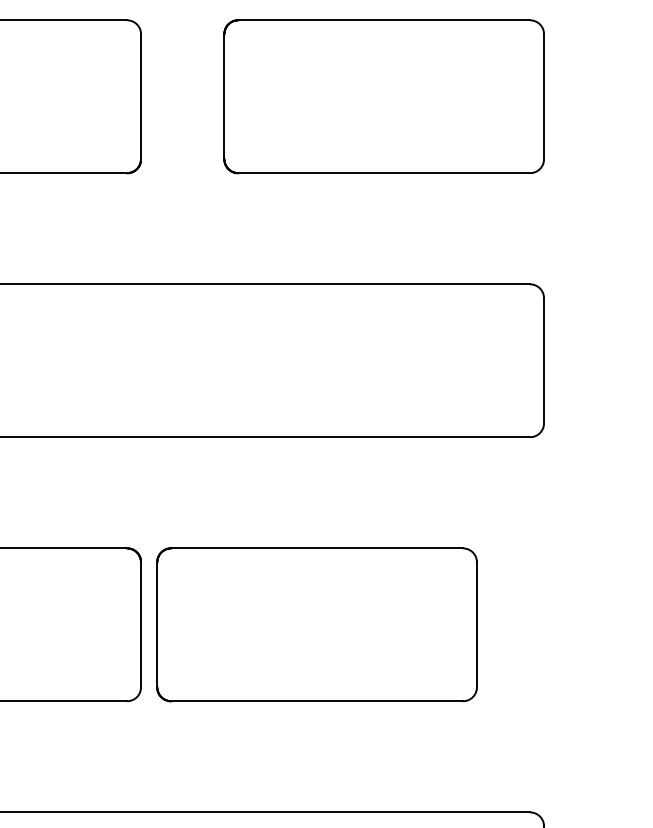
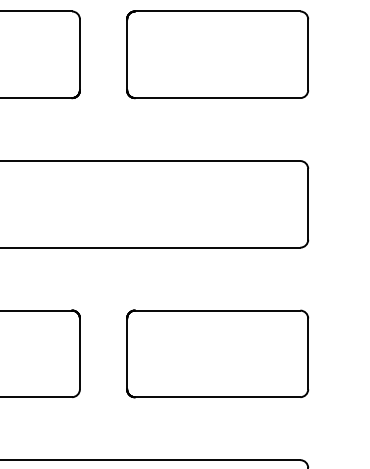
part: (316, 624) -> (217, 353), moved

